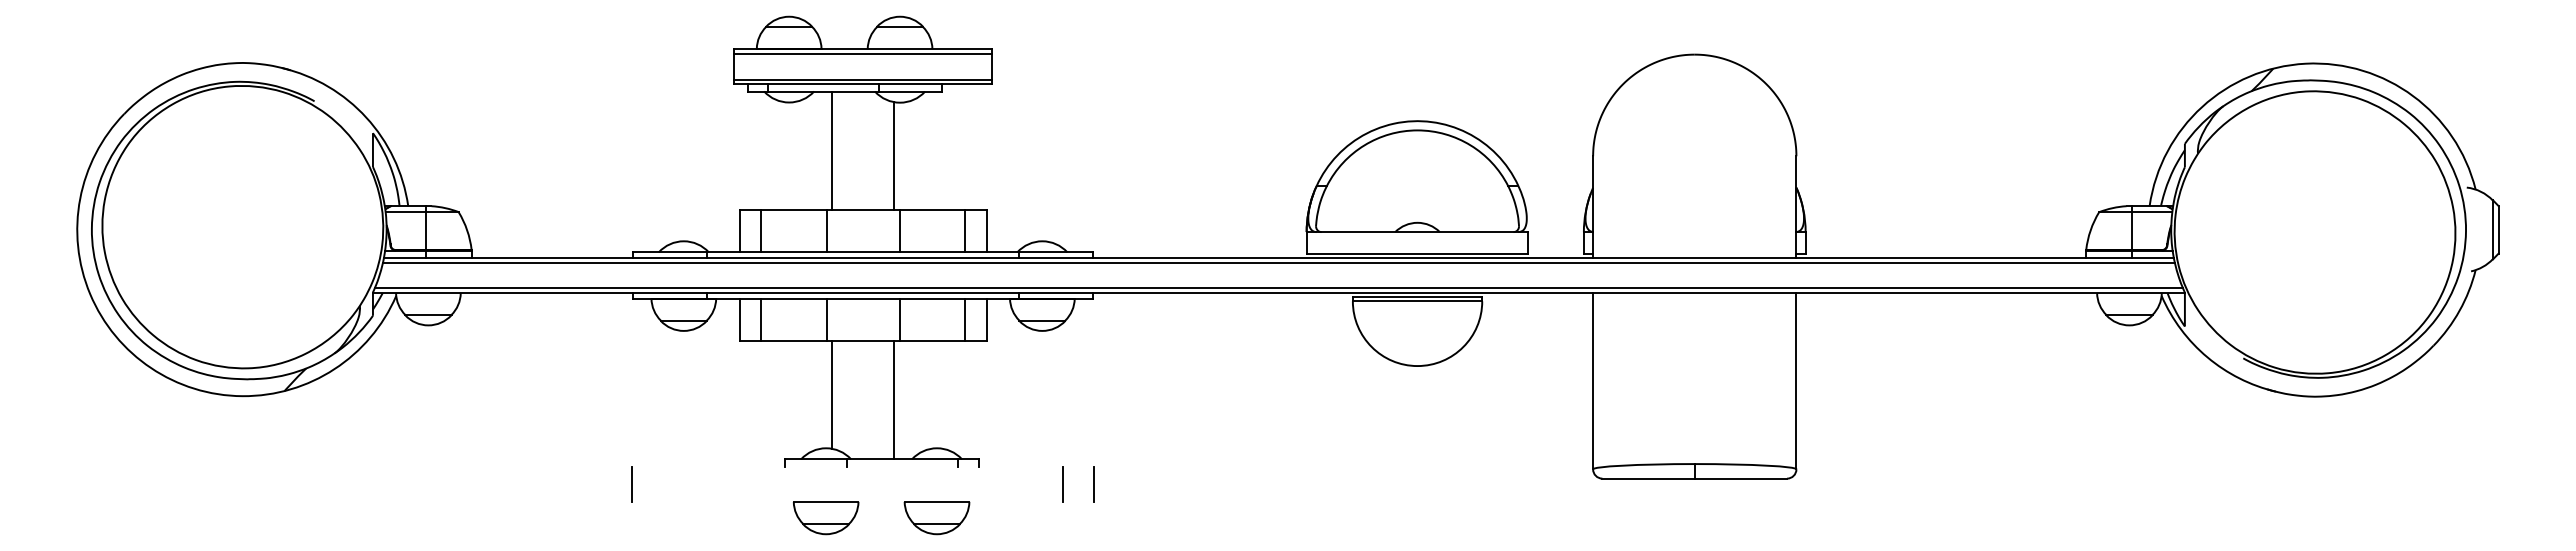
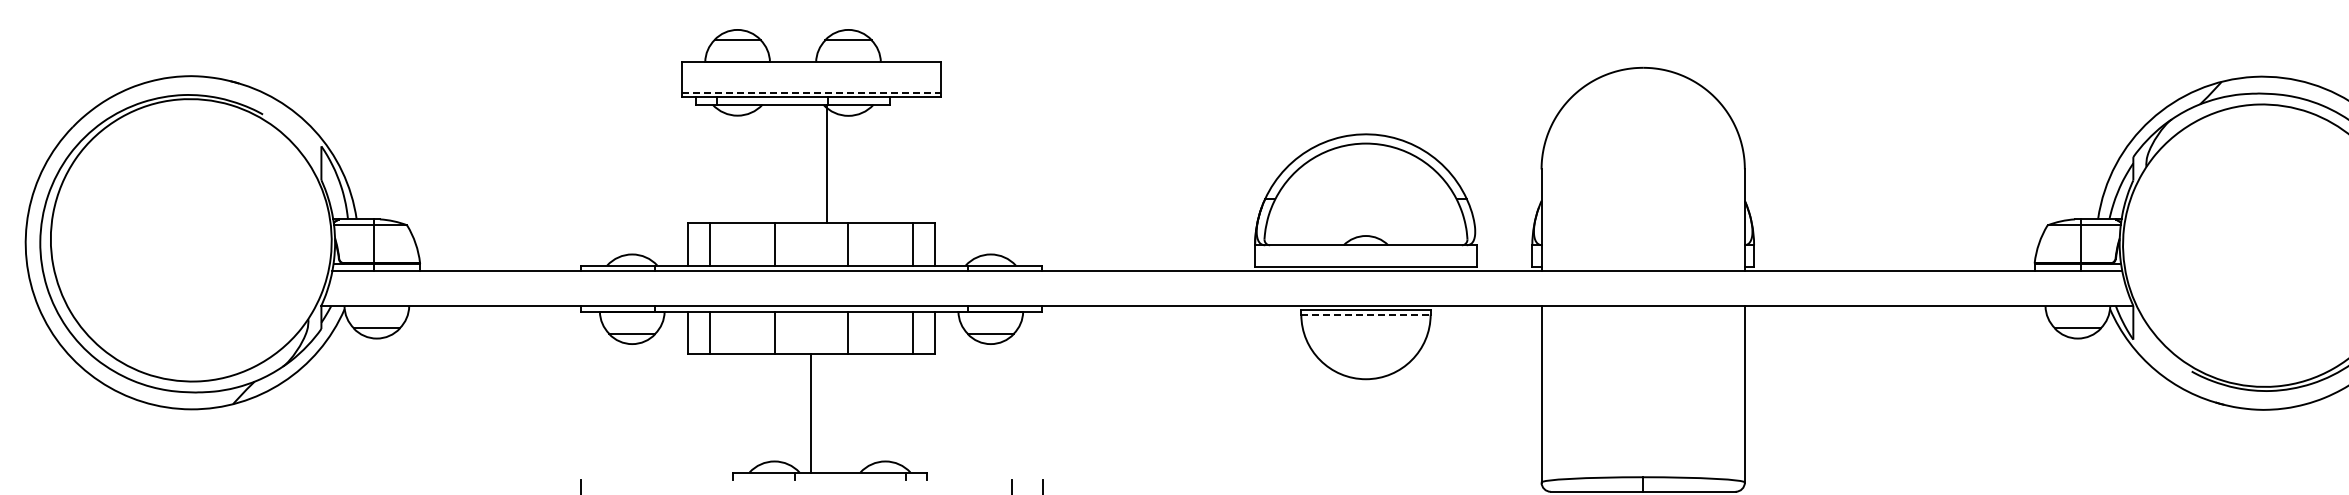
line: (862, 53) -> (810, 66), removed
line: (863, 79) -> (811, 92), solid -> dashed
line: (832, 150) -> (826, 163), moved
line: (894, 155) -> (842, 168), removed
line: (1278, 262) -> (1226, 275), removed
line: (1278, 288) -> (1226, 301), removed
line: (1417, 301) -> (1365, 314), solid -> dashed
line: (832, 394) -> (780, 407), removed
line: (894, 400) -> (810, 413), moved

